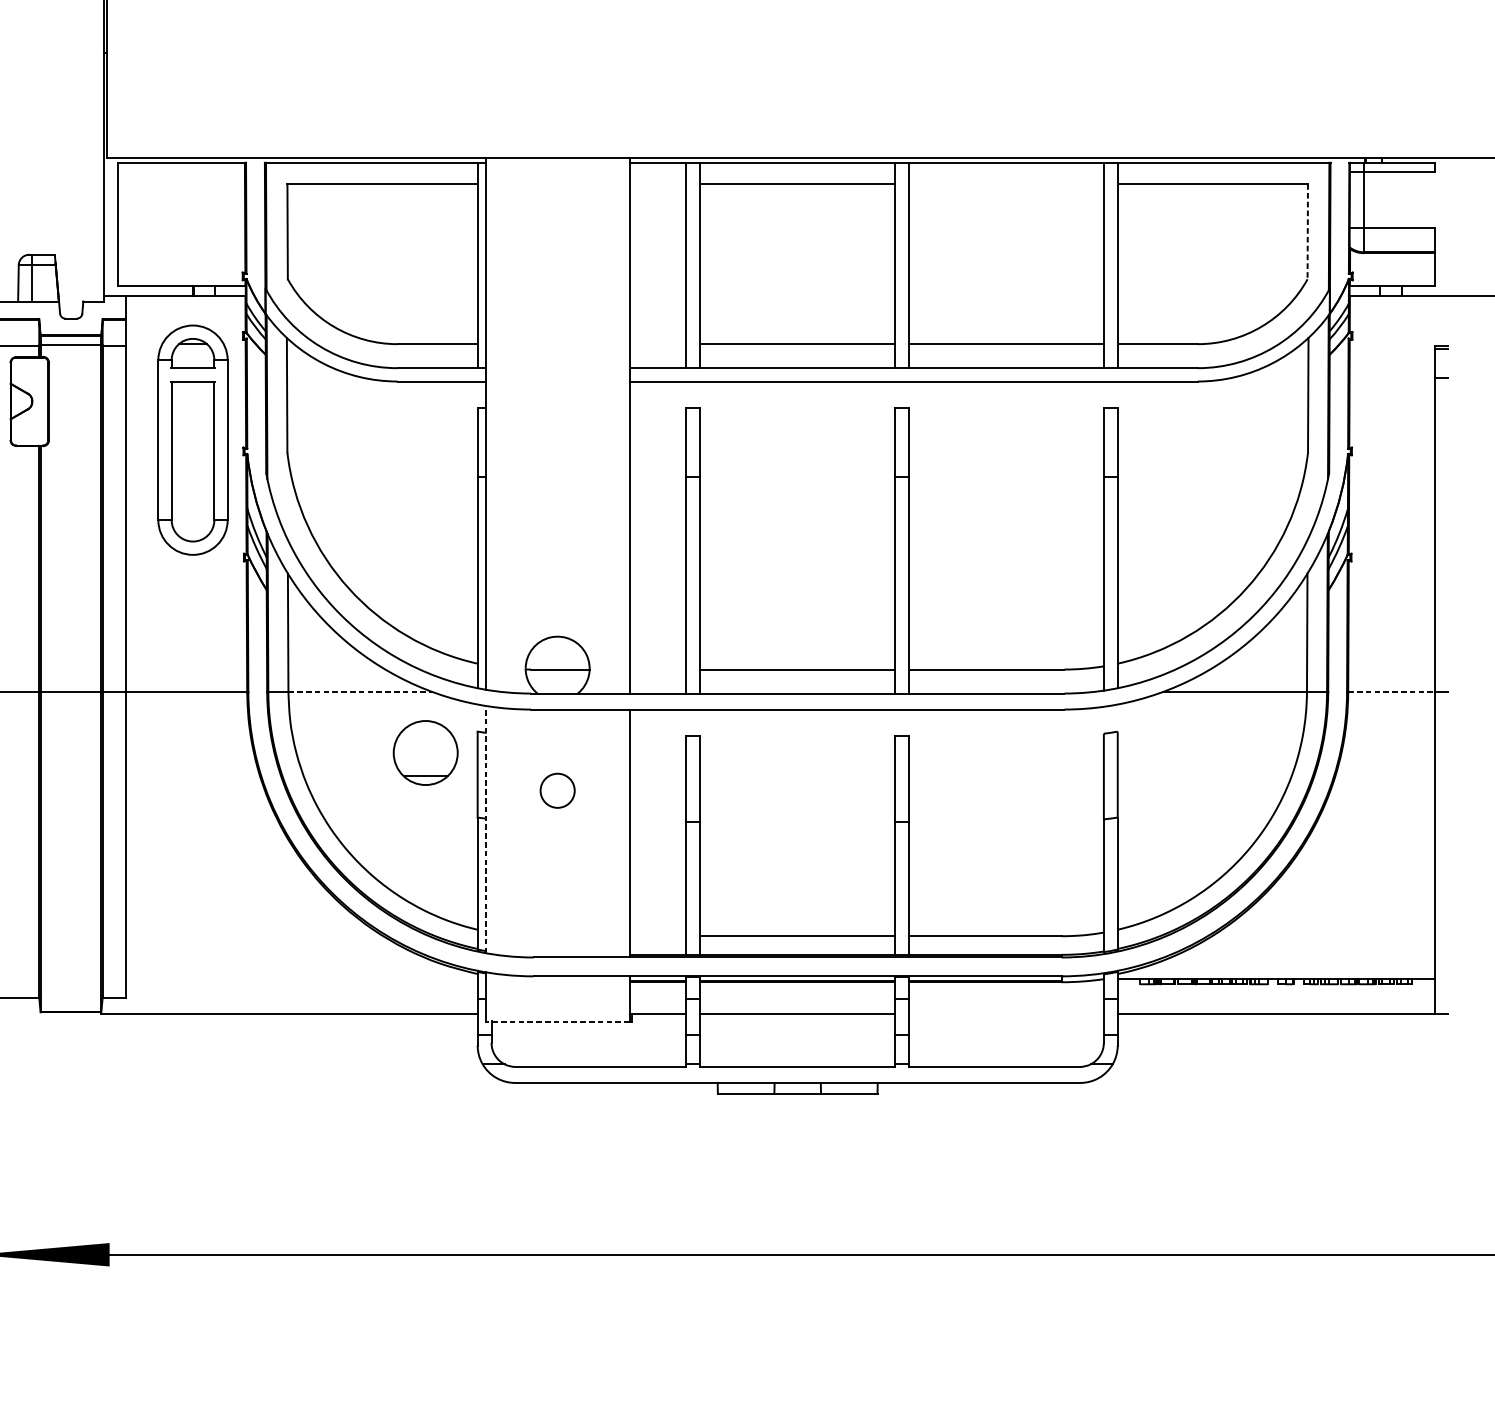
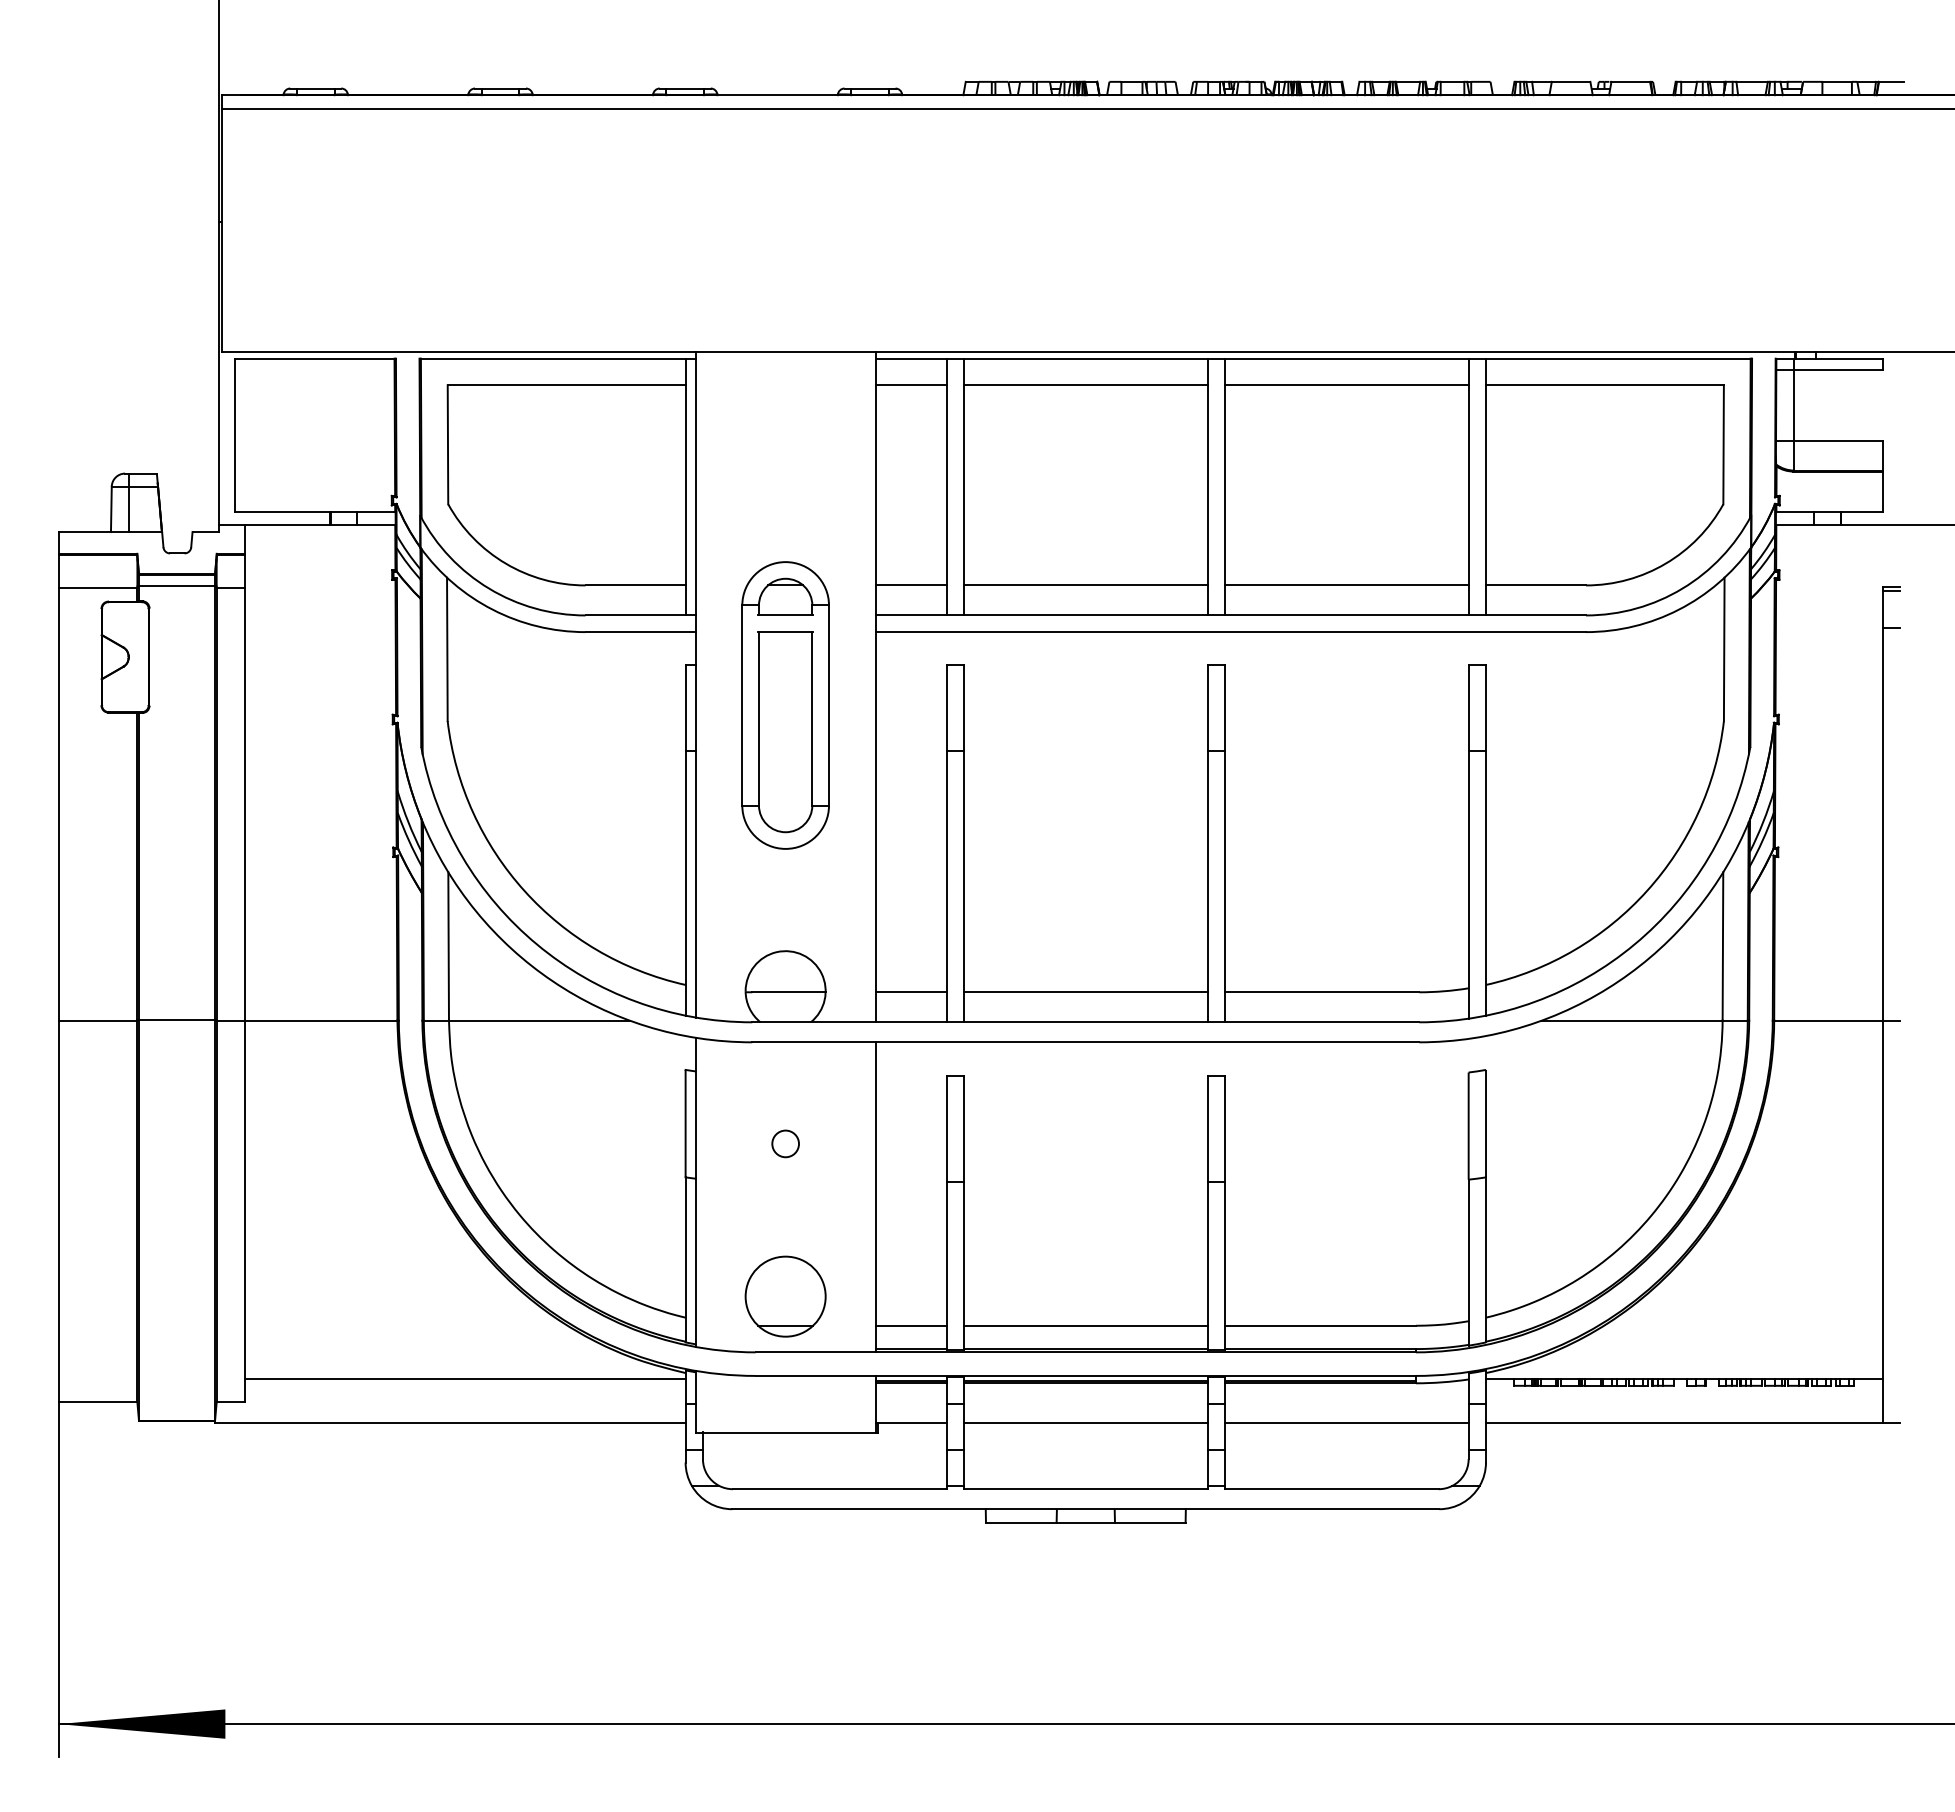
line: (657, 184) -> (910, 385), added
line: (1006, 184) -> (1346, 385), added
line: (1307, 232) -> (1723, 445), dashed -> solid
line: (657, 344) -> (910, 585), added
part: (192, 440) -> (785, 705), moved
line: (657, 669) -> (910, 992), added
line: (360, 692) -> (539, 1020), dashed -> solid
line: (1392, 692) -> (1829, 1020), dashed -> solid
part: (425, 752) -> (785, 1296), moved
circle: (557, 790) -> (785, 1143), size x0.62
line: (485, 829) -> (695, 1192), dashed -> solid
line: (657, 936) -> (910, 1325), added
line: (301, 979) -> (465, 1379), added
line: (1006, 1013) -> (1346, 1422), added
line: (557, 1021) -> (785, 1432), dashed -> solid

